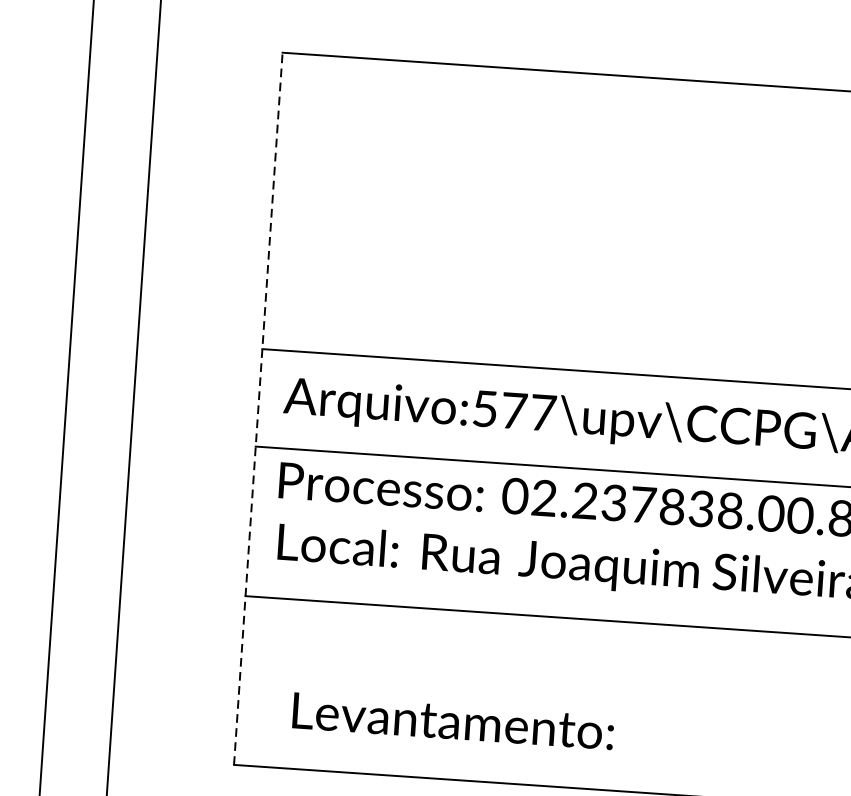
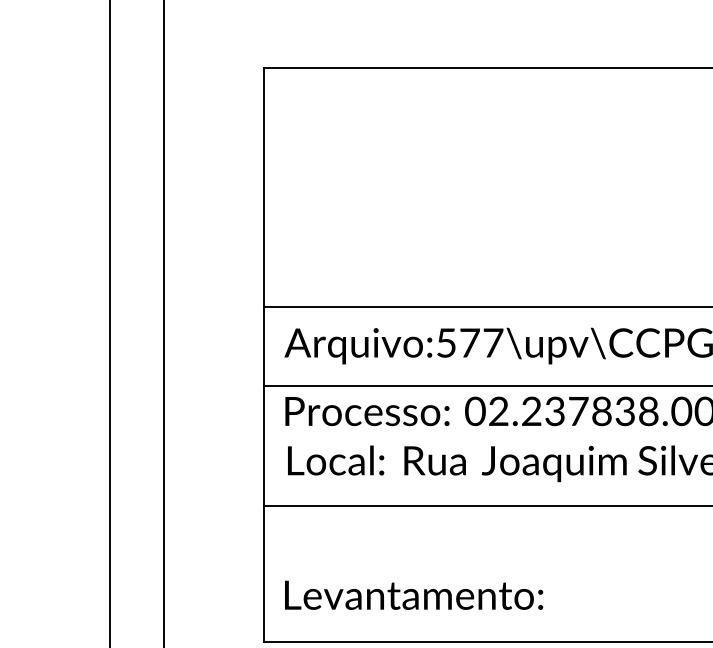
line: (258, 409) -> (264, 355), dashed -> solid
text: (454, 720) -> (414, 594), moved

